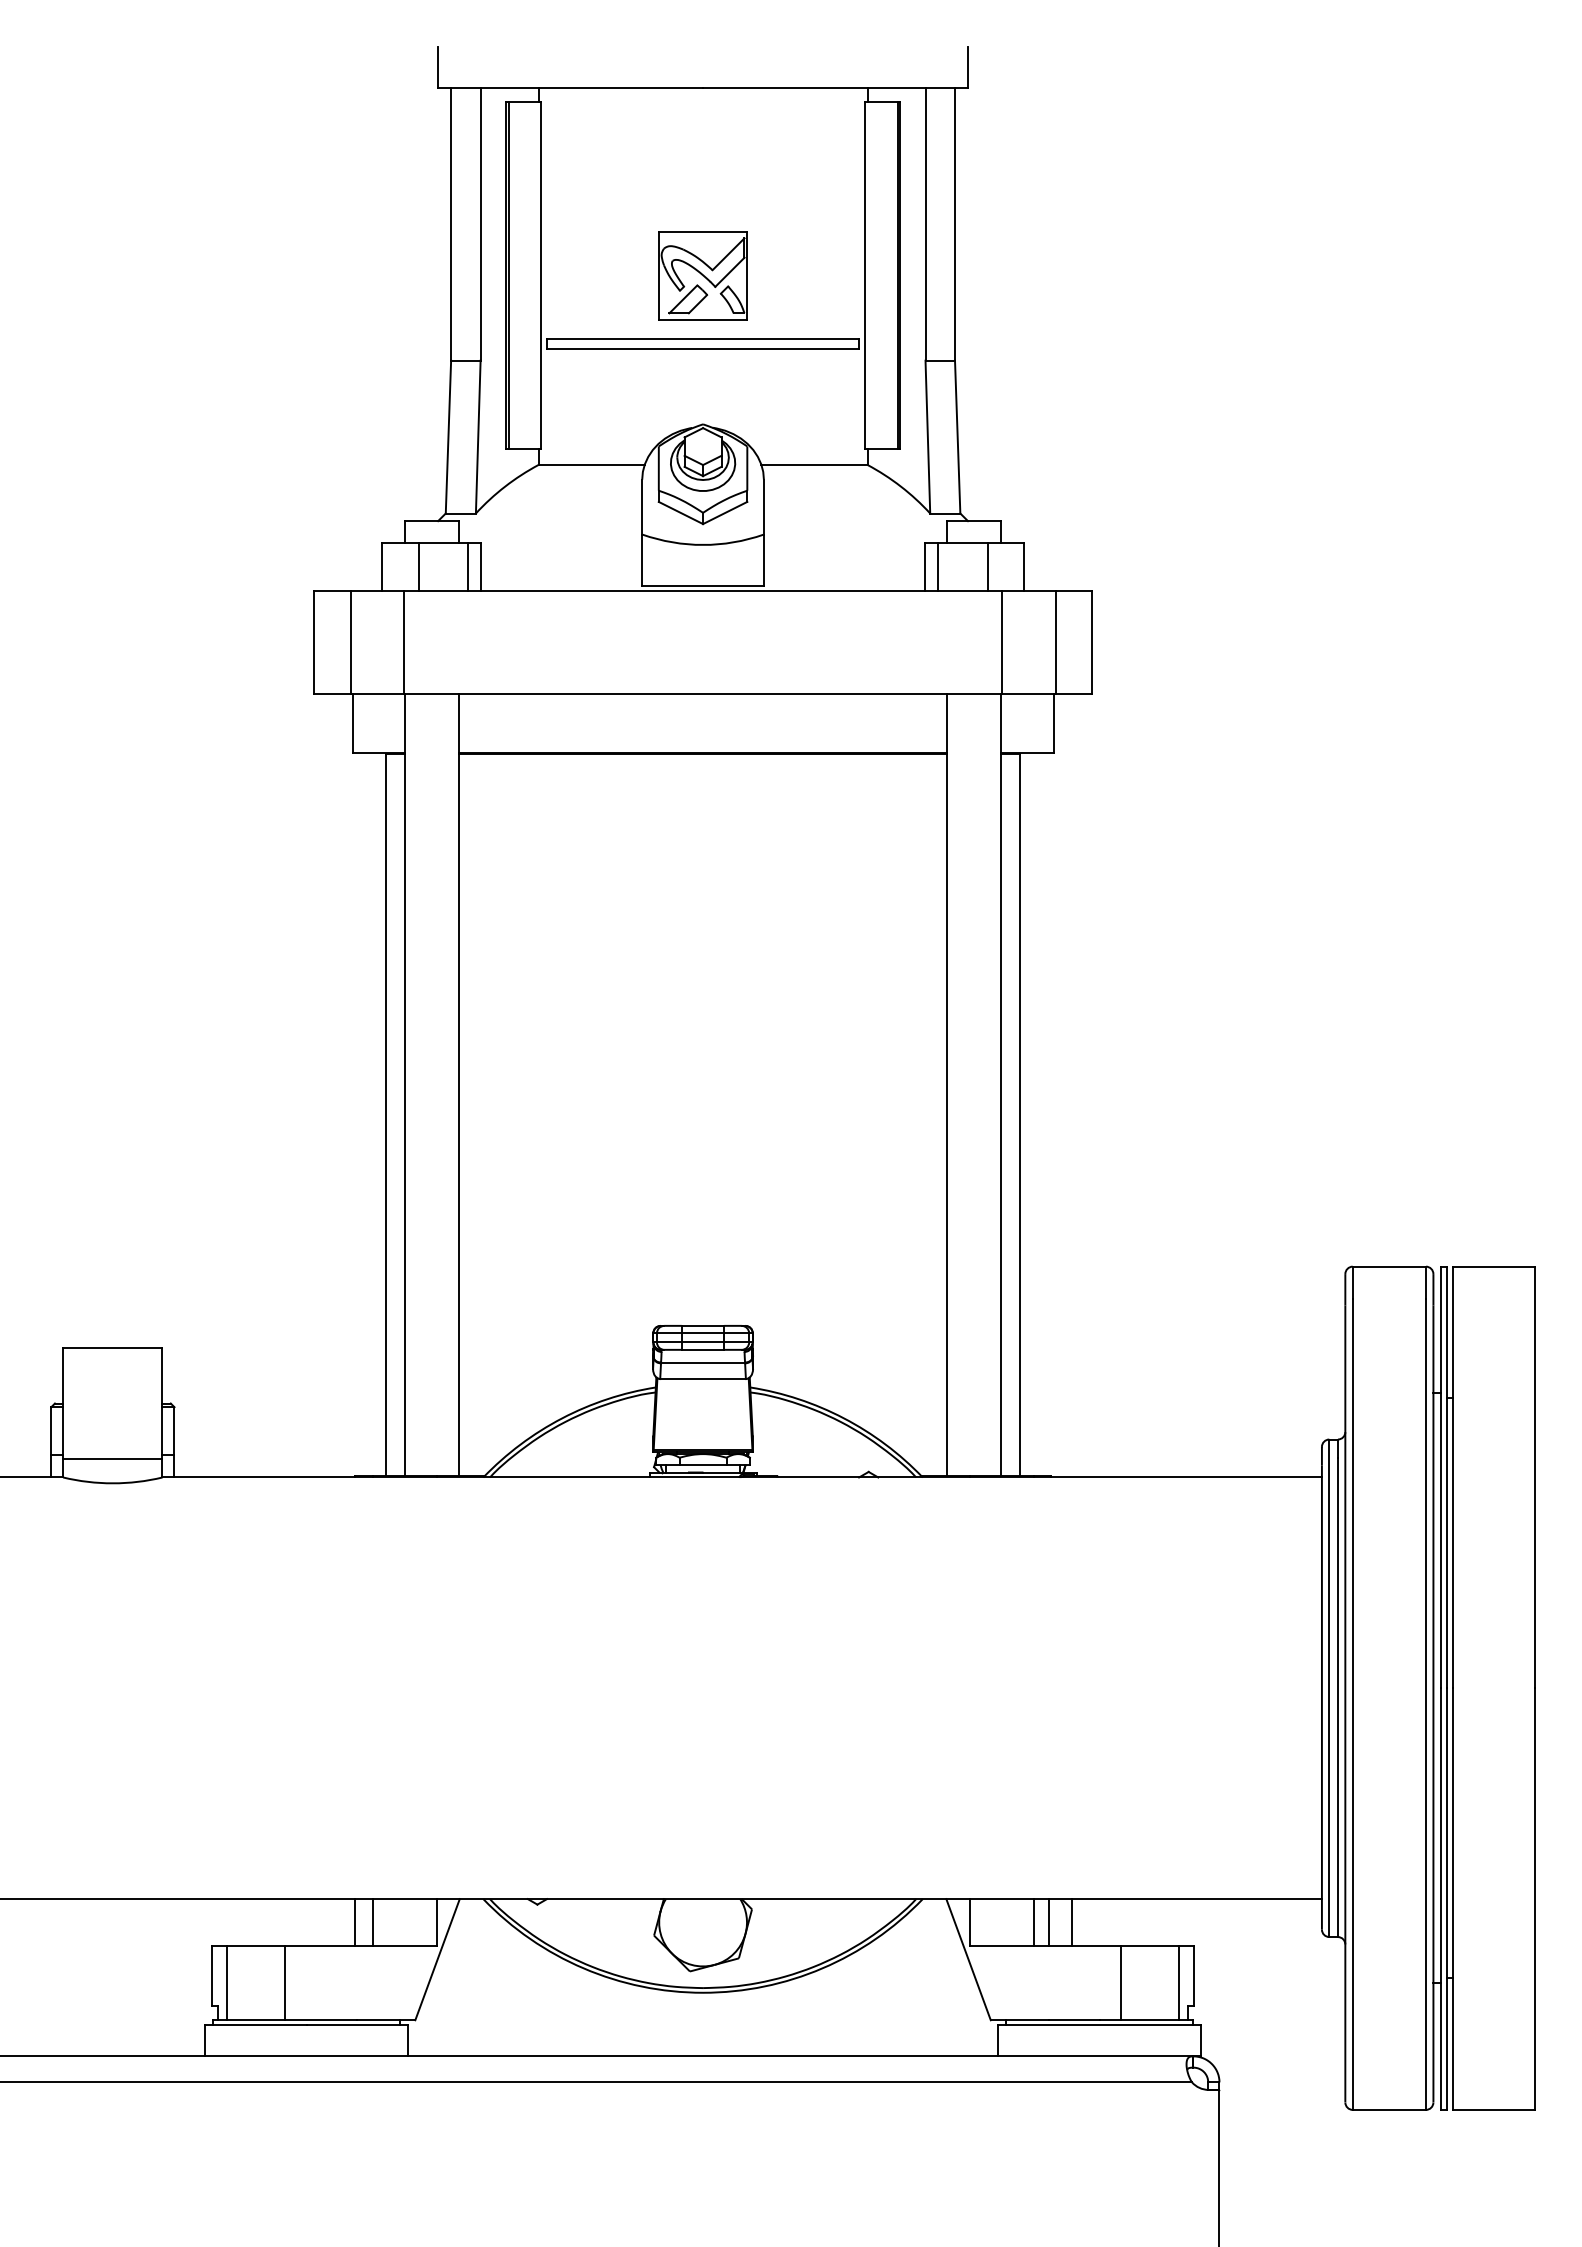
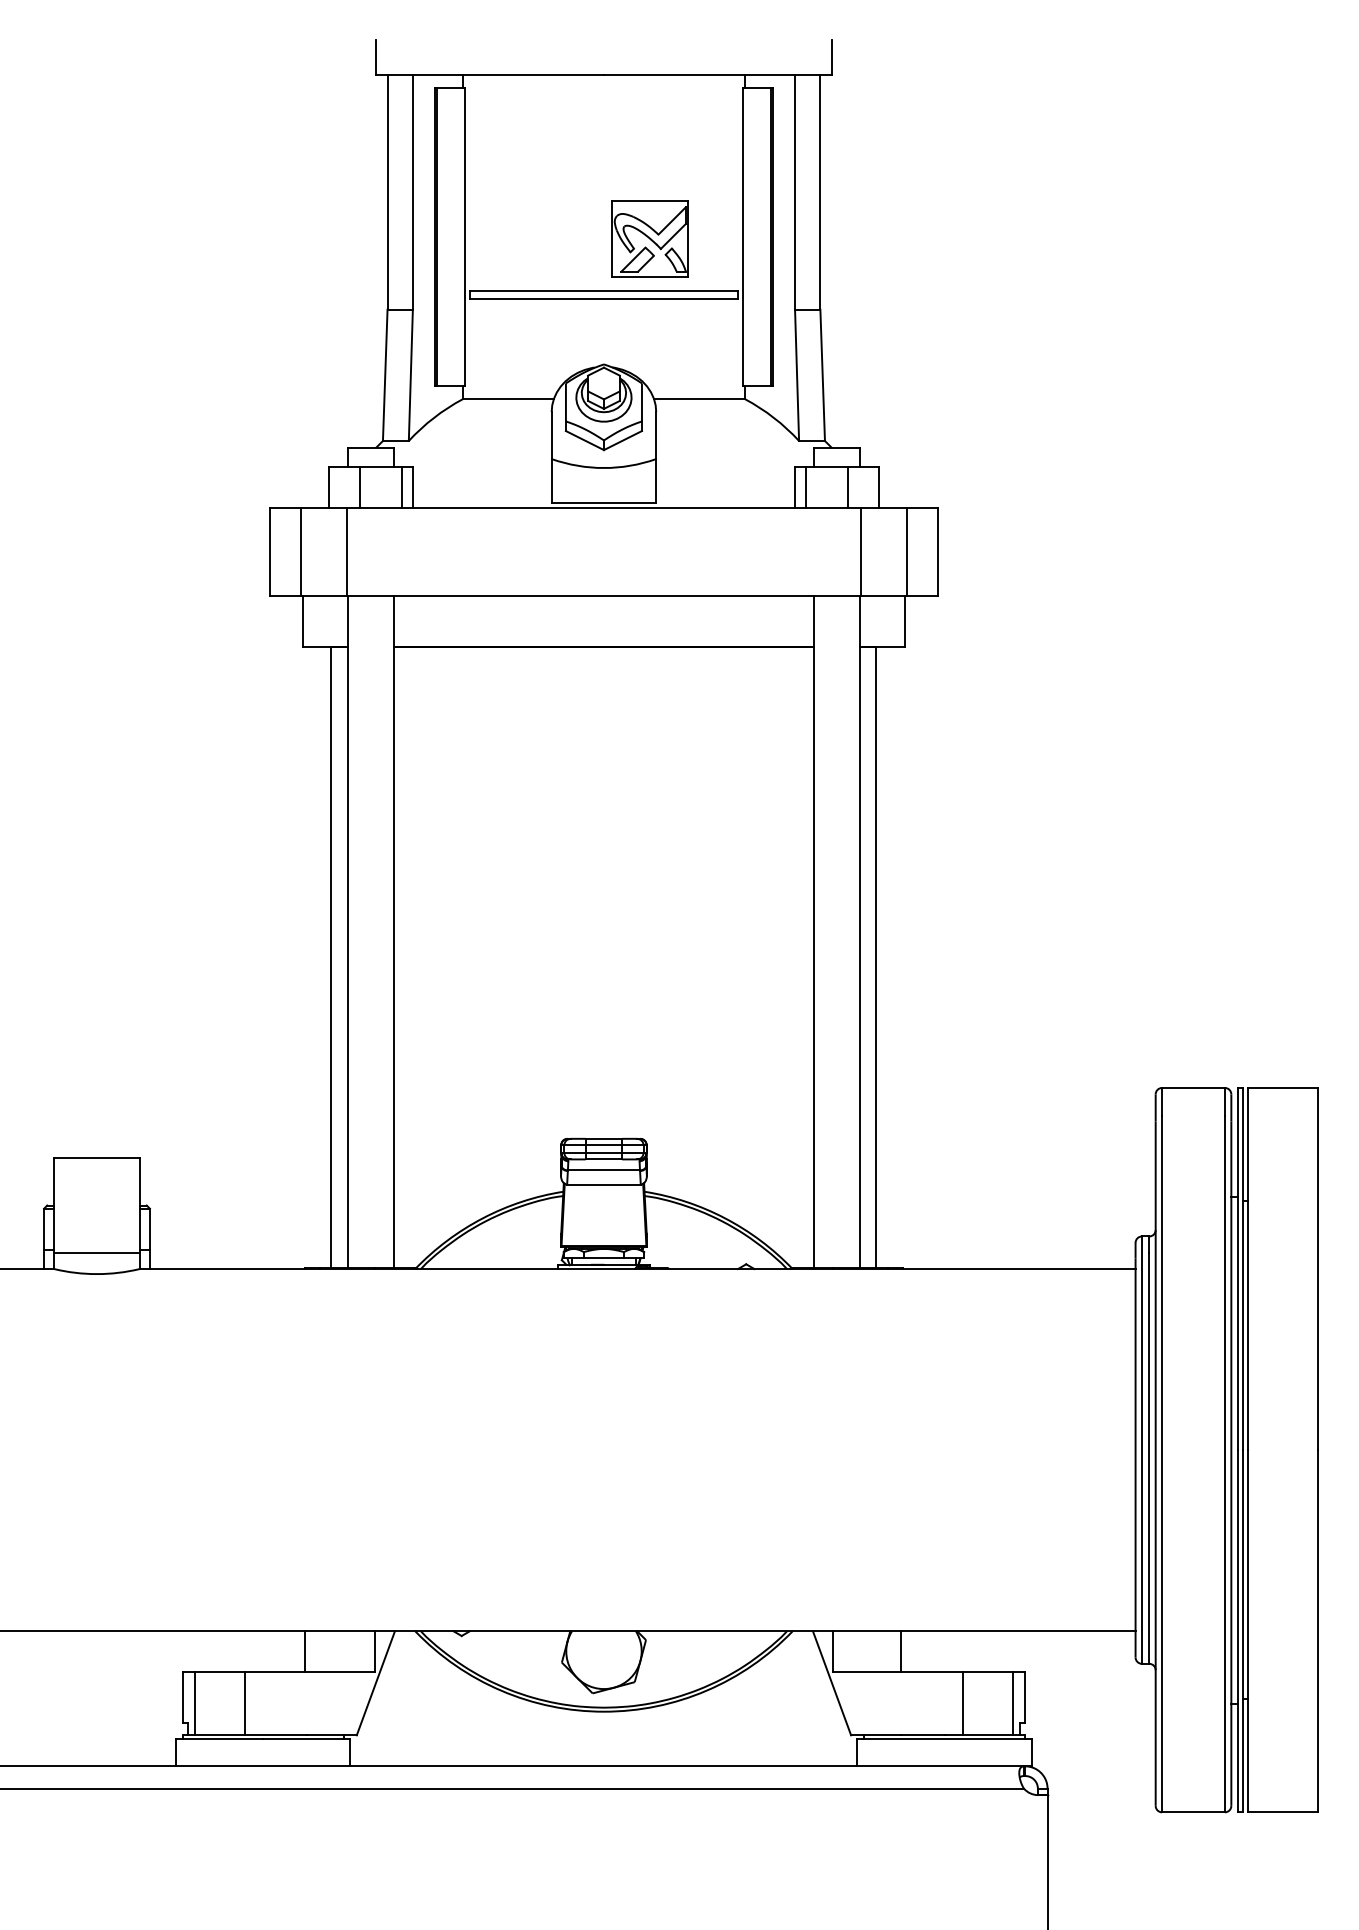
part: (702, 275) -> (649, 239), moved
line: (372, 1922) -> (320, 1651), removed
line: (1033, 1922) -> (887, 1651), removed
line: (1071, 1922) -> (920, 1651), removed

